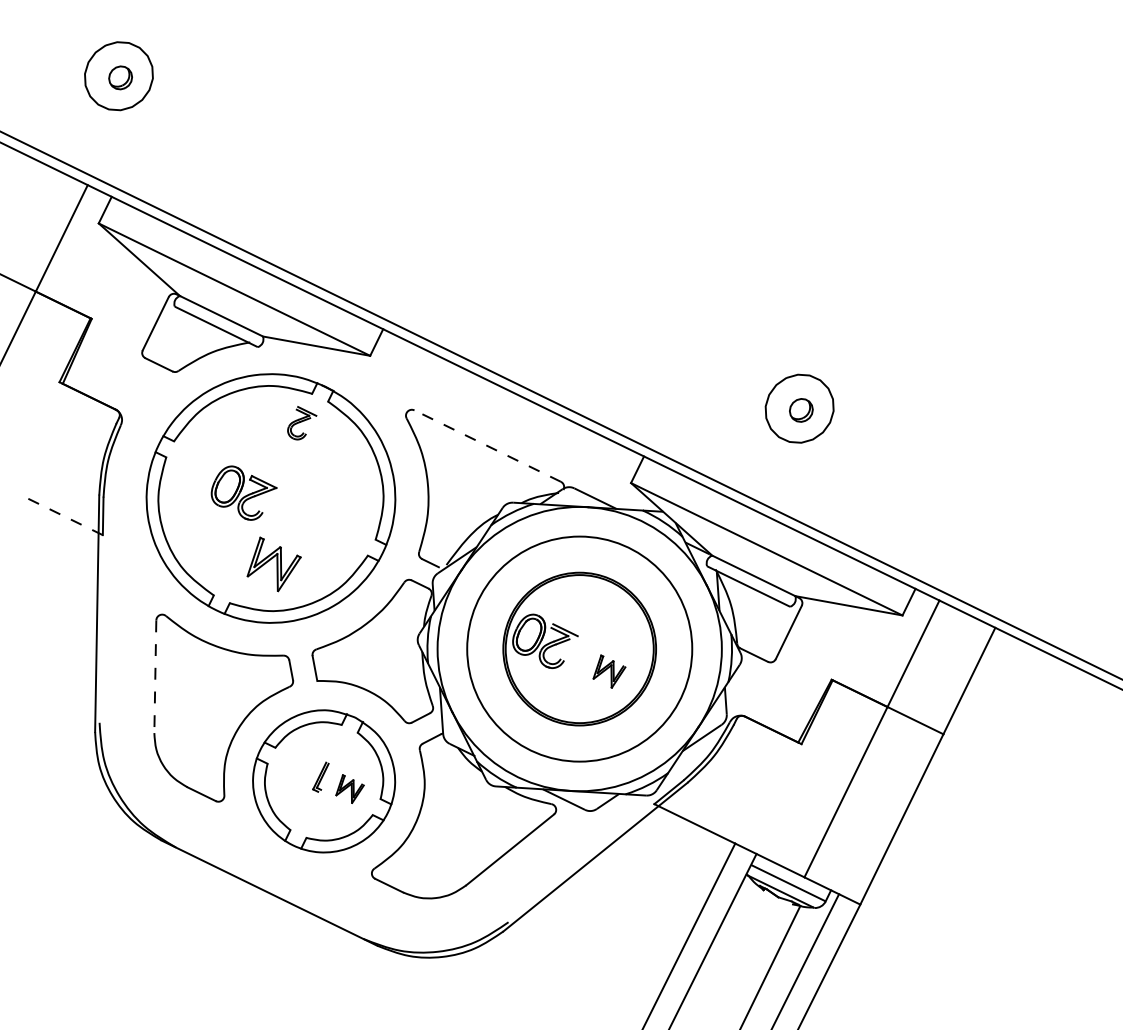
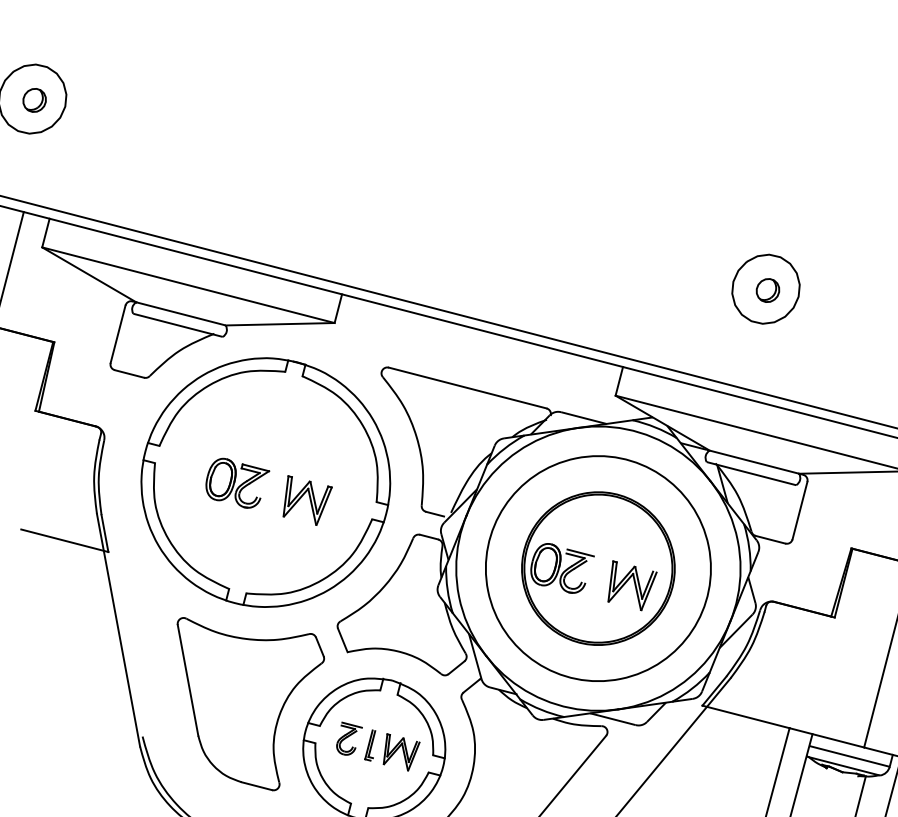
part: (302, 423) -> (349, 737), moved
line: (487, 445) -> (467, 387), dashed -> solid
line: (62, 515) -> (64, 540), dashed -> solid
part: (273, 564) -> (306, 499), moved
part: (609, 671) -> (632, 584), size x1.67
line: (155, 677) -> (188, 681), dashed -> solid
part: (349, 788) -> (400, 751), size x1.43

